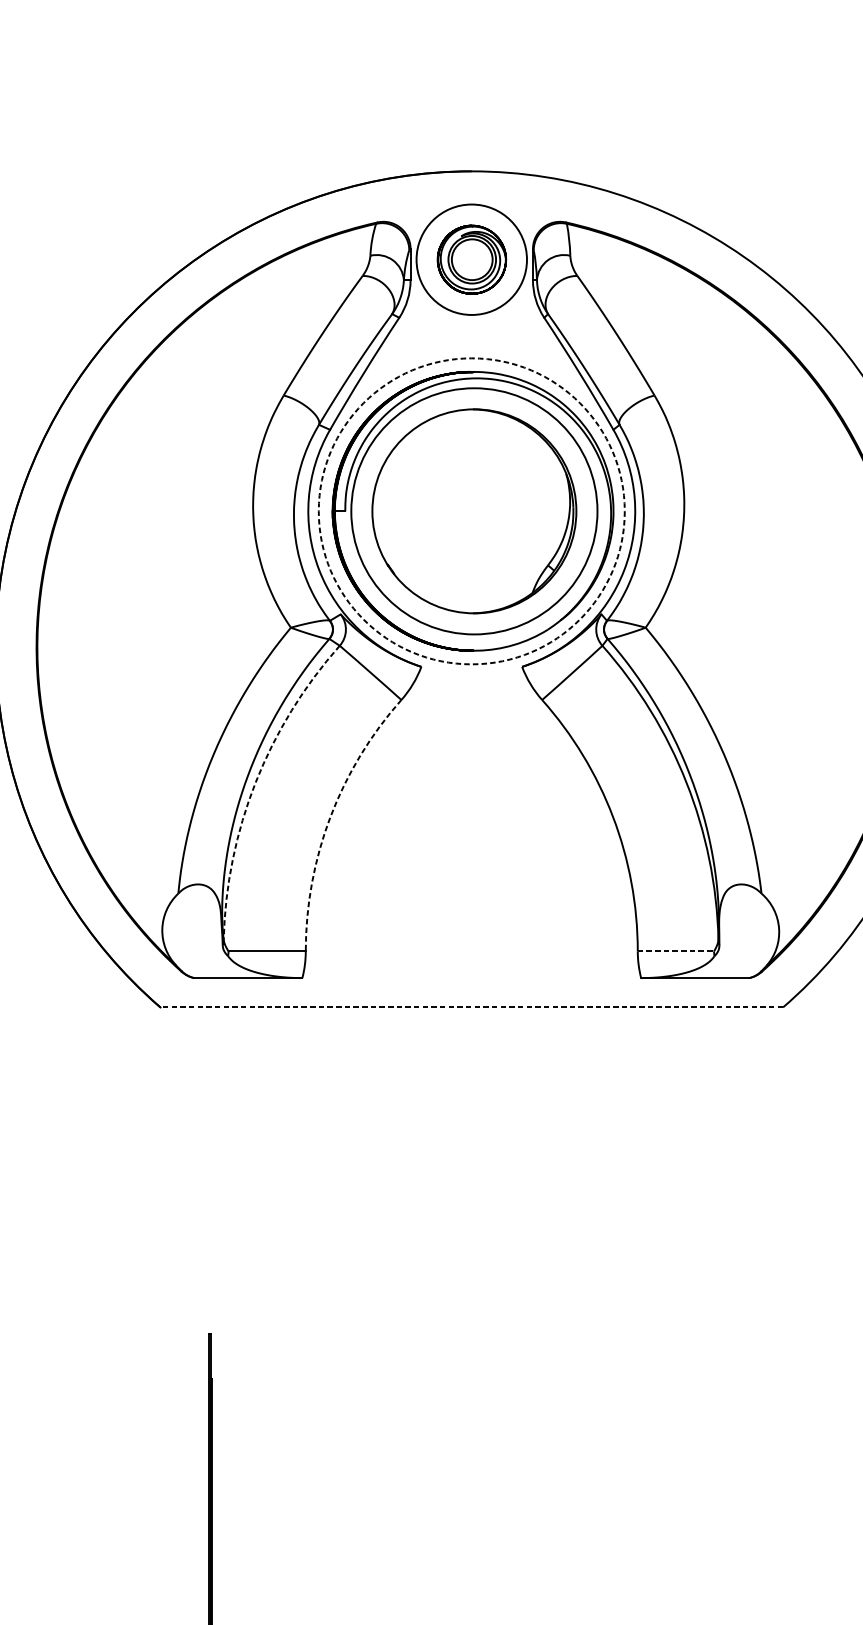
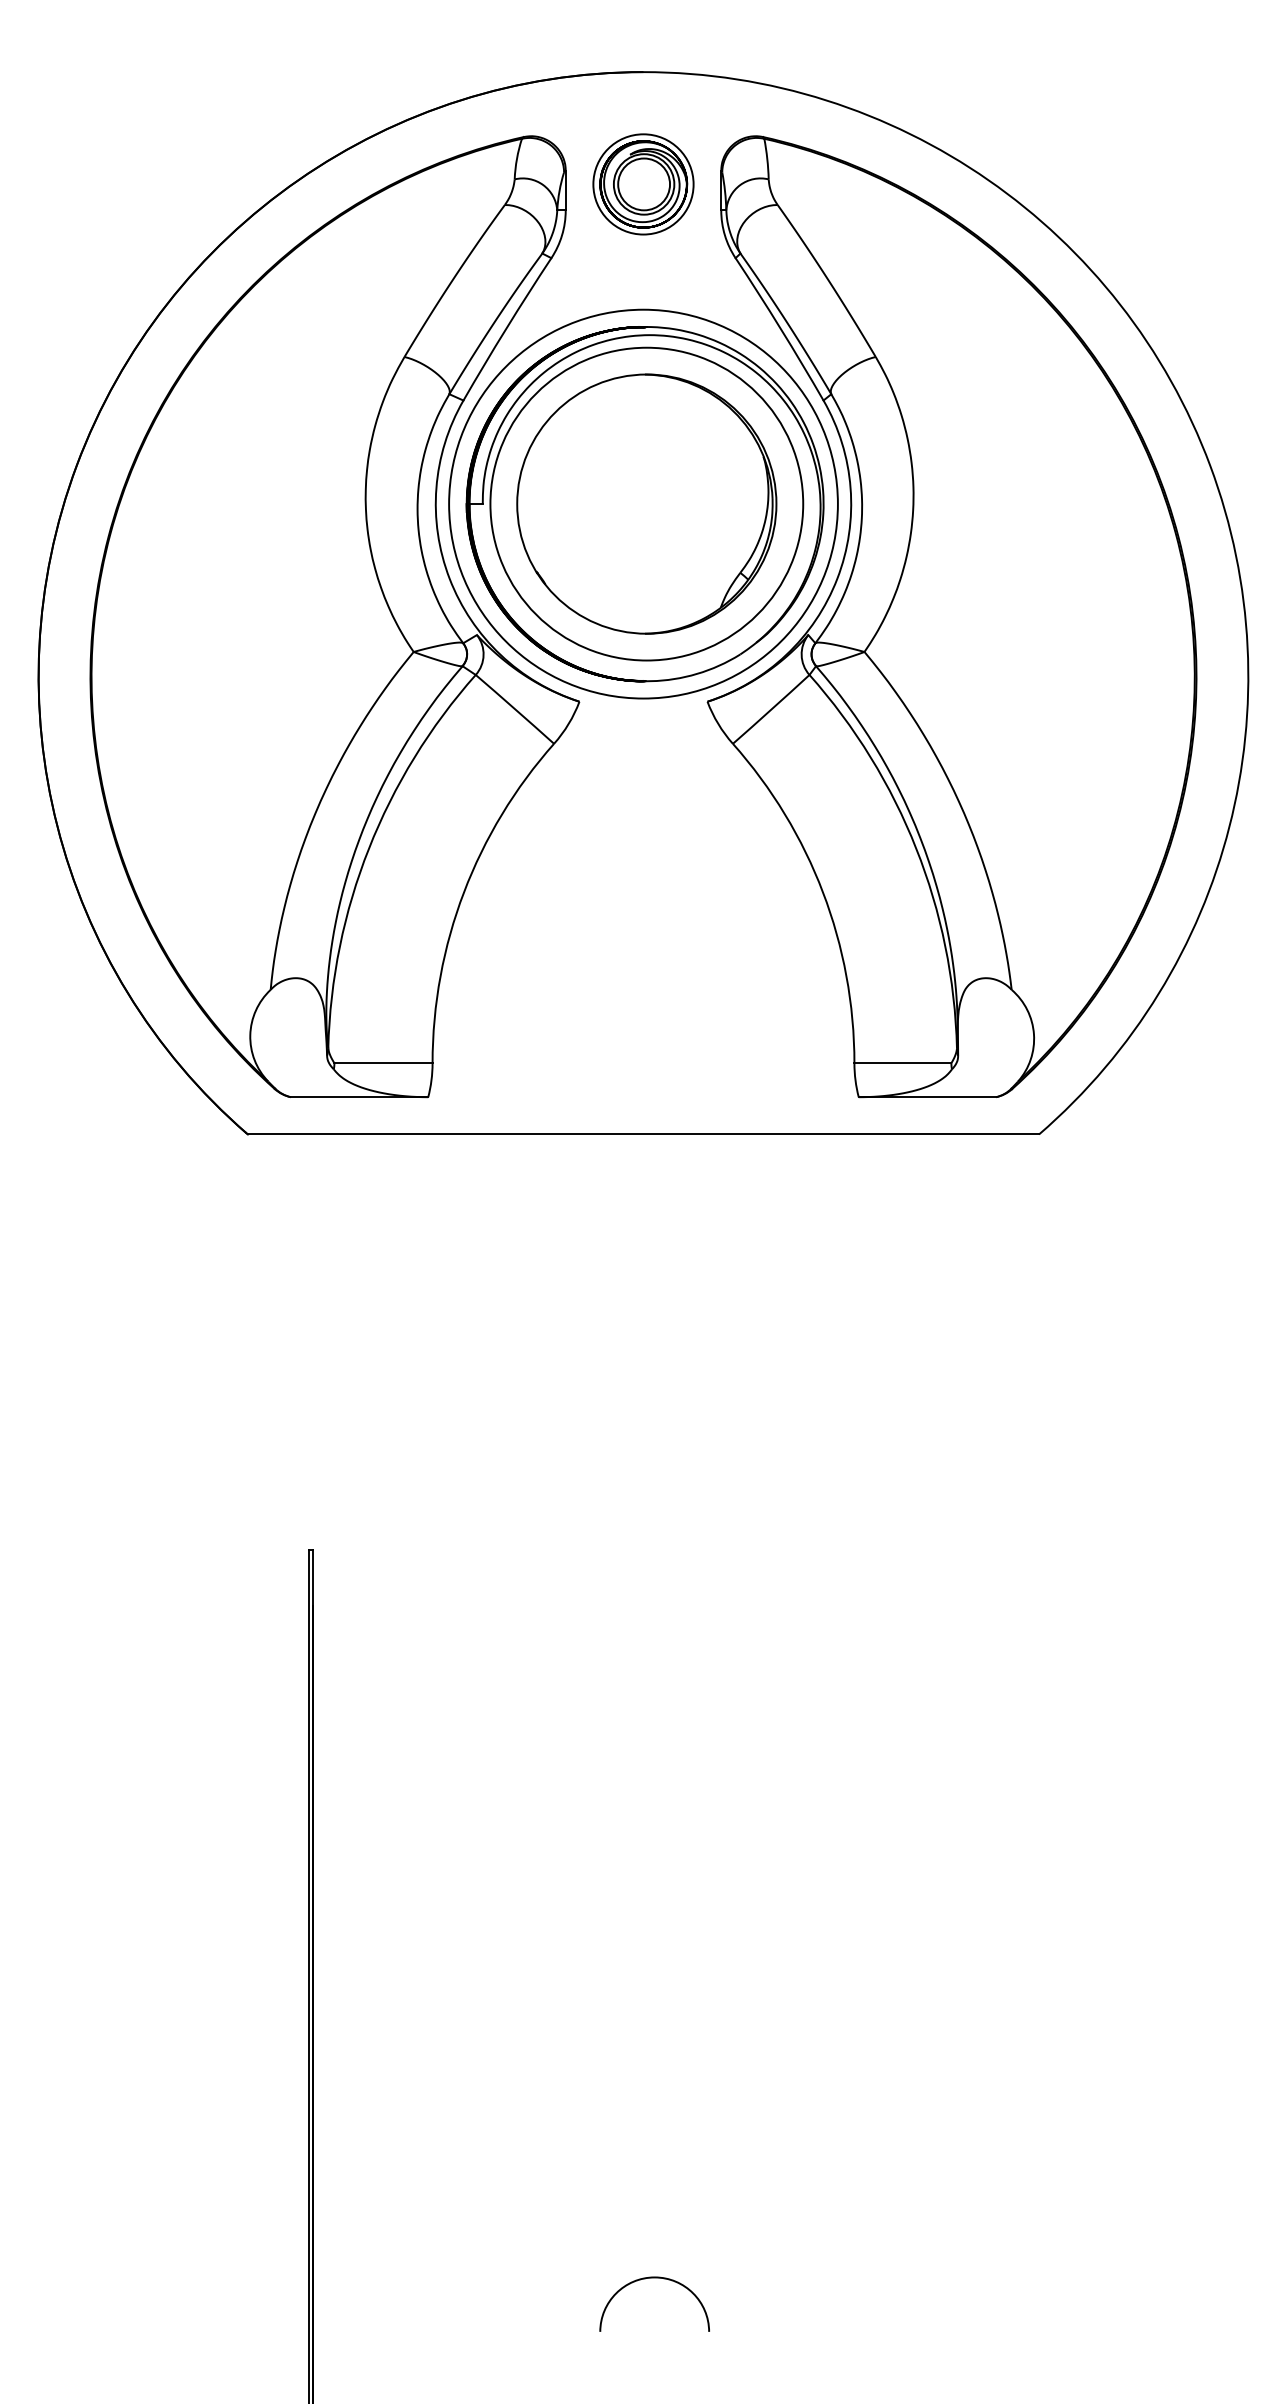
circle: (471, 259) -> (643, 184), size x0.71
circle: (471, 510) -> (643, 503), dashed -> solid
arc: (255, 782) -> (368, 848), dashed -> solid
arc: (330, 817) -> (463, 892), dashed -> solid
line: (676, 951) -> (903, 1063), dashed -> solid
line: (471, 1007) -> (643, 1134), dashed -> solid

